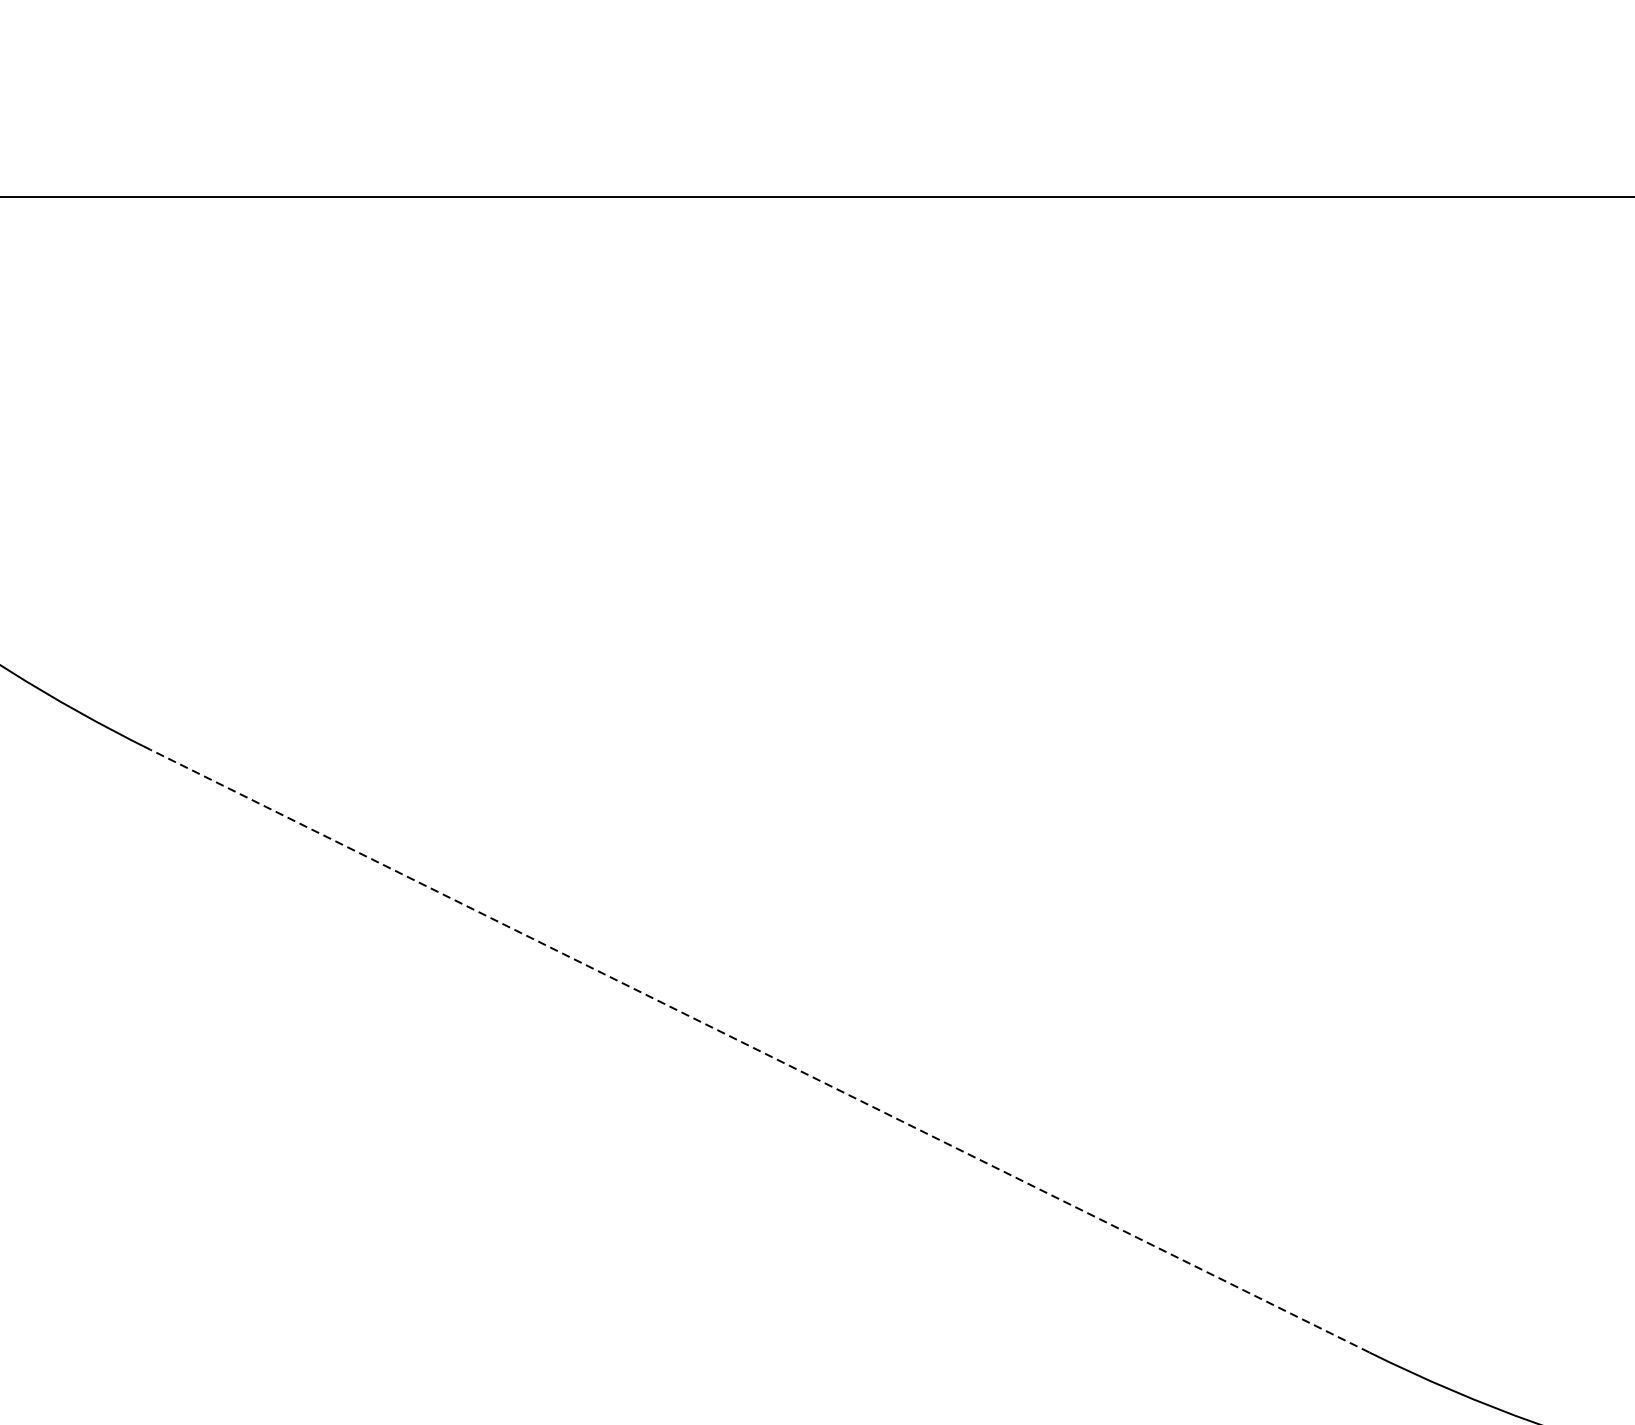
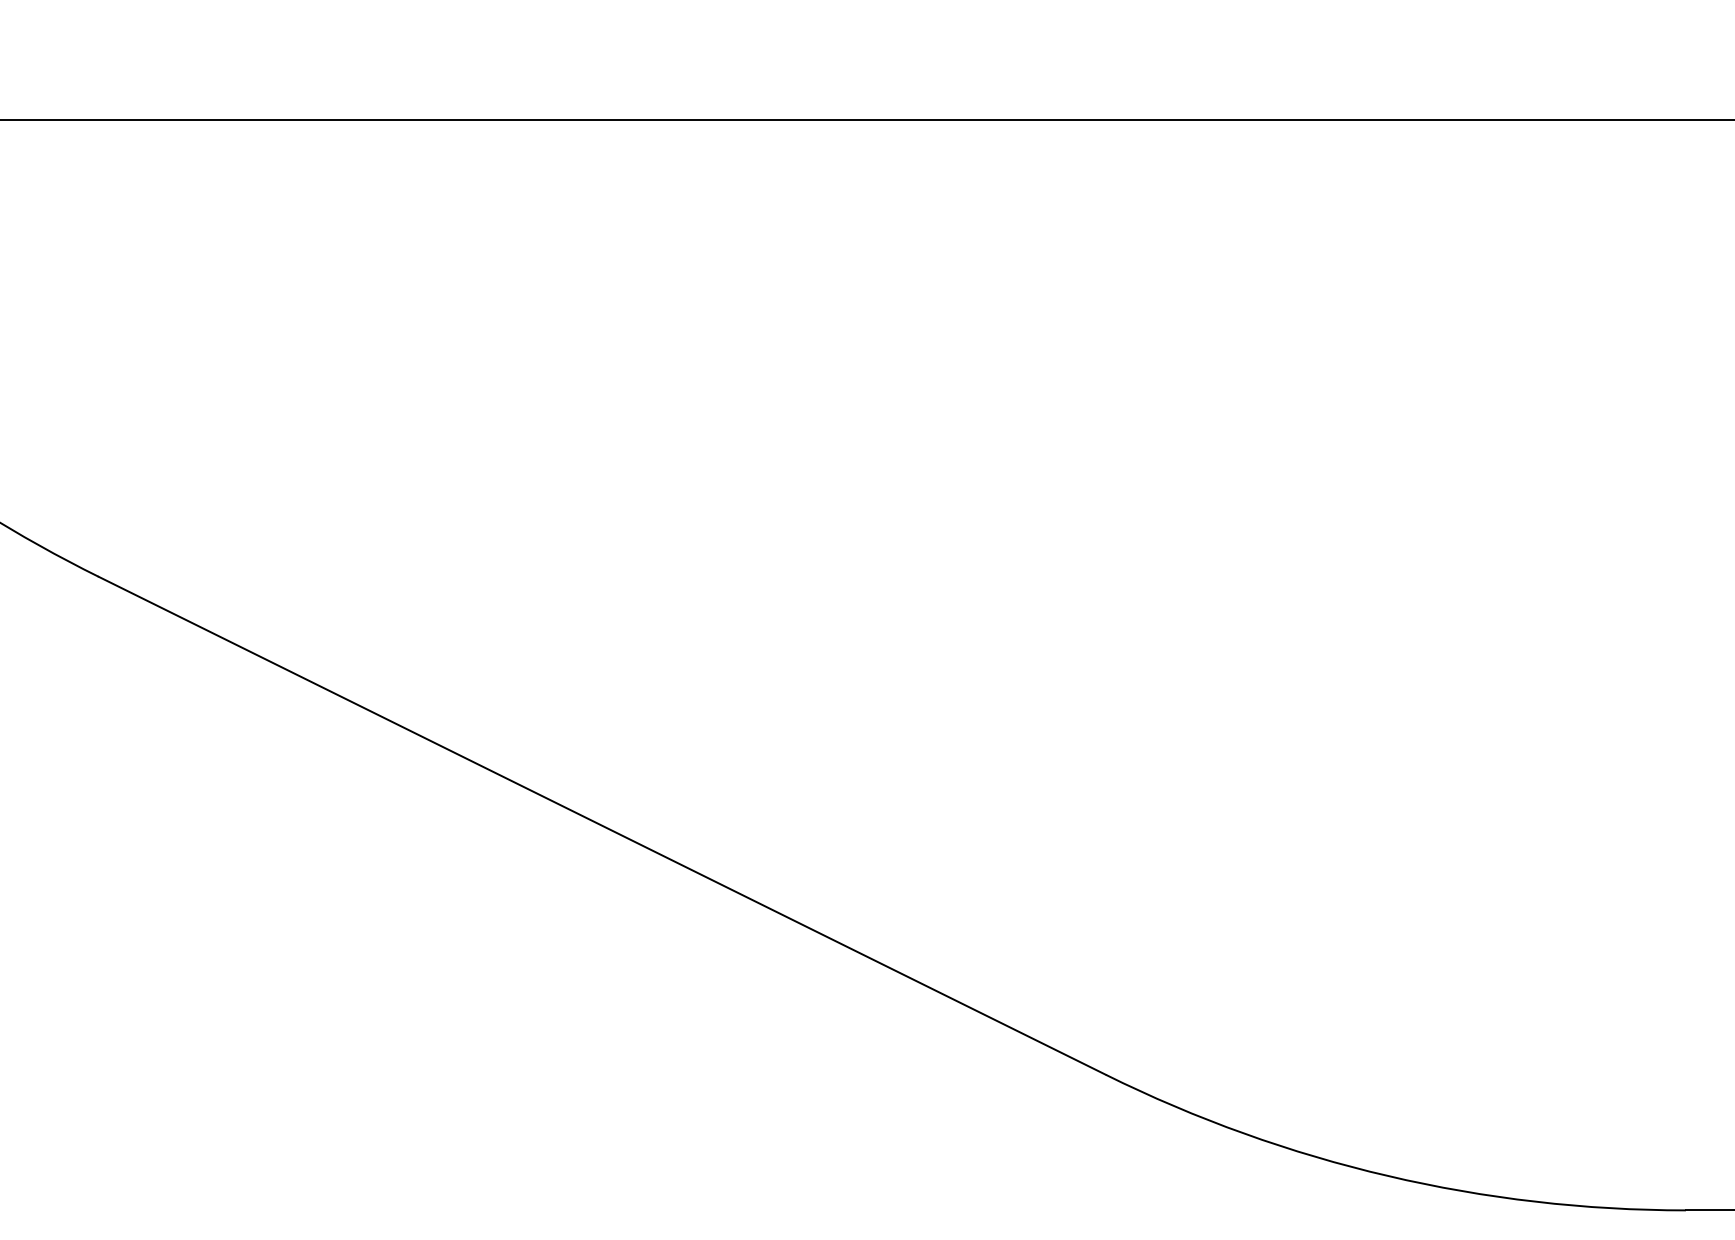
line: (760, 1050) -> (602, 825), dashed -> solid

